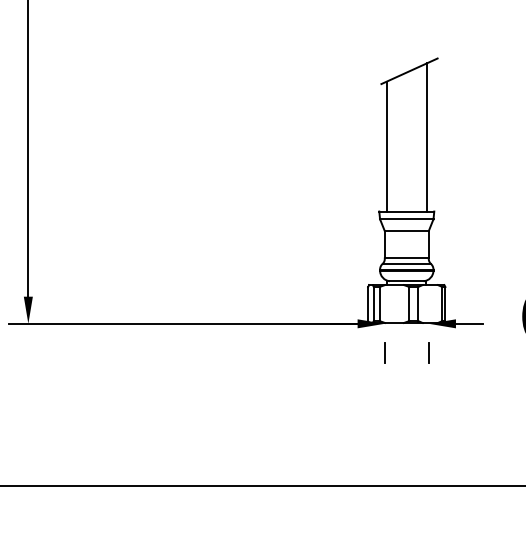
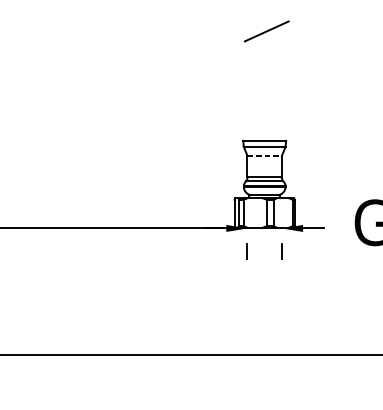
line: (426, 137) -> (280, 83), removed
line: (386, 146) -> (248, 90), removed
line: (407, 230) -> (265, 155), solid -> dashed

